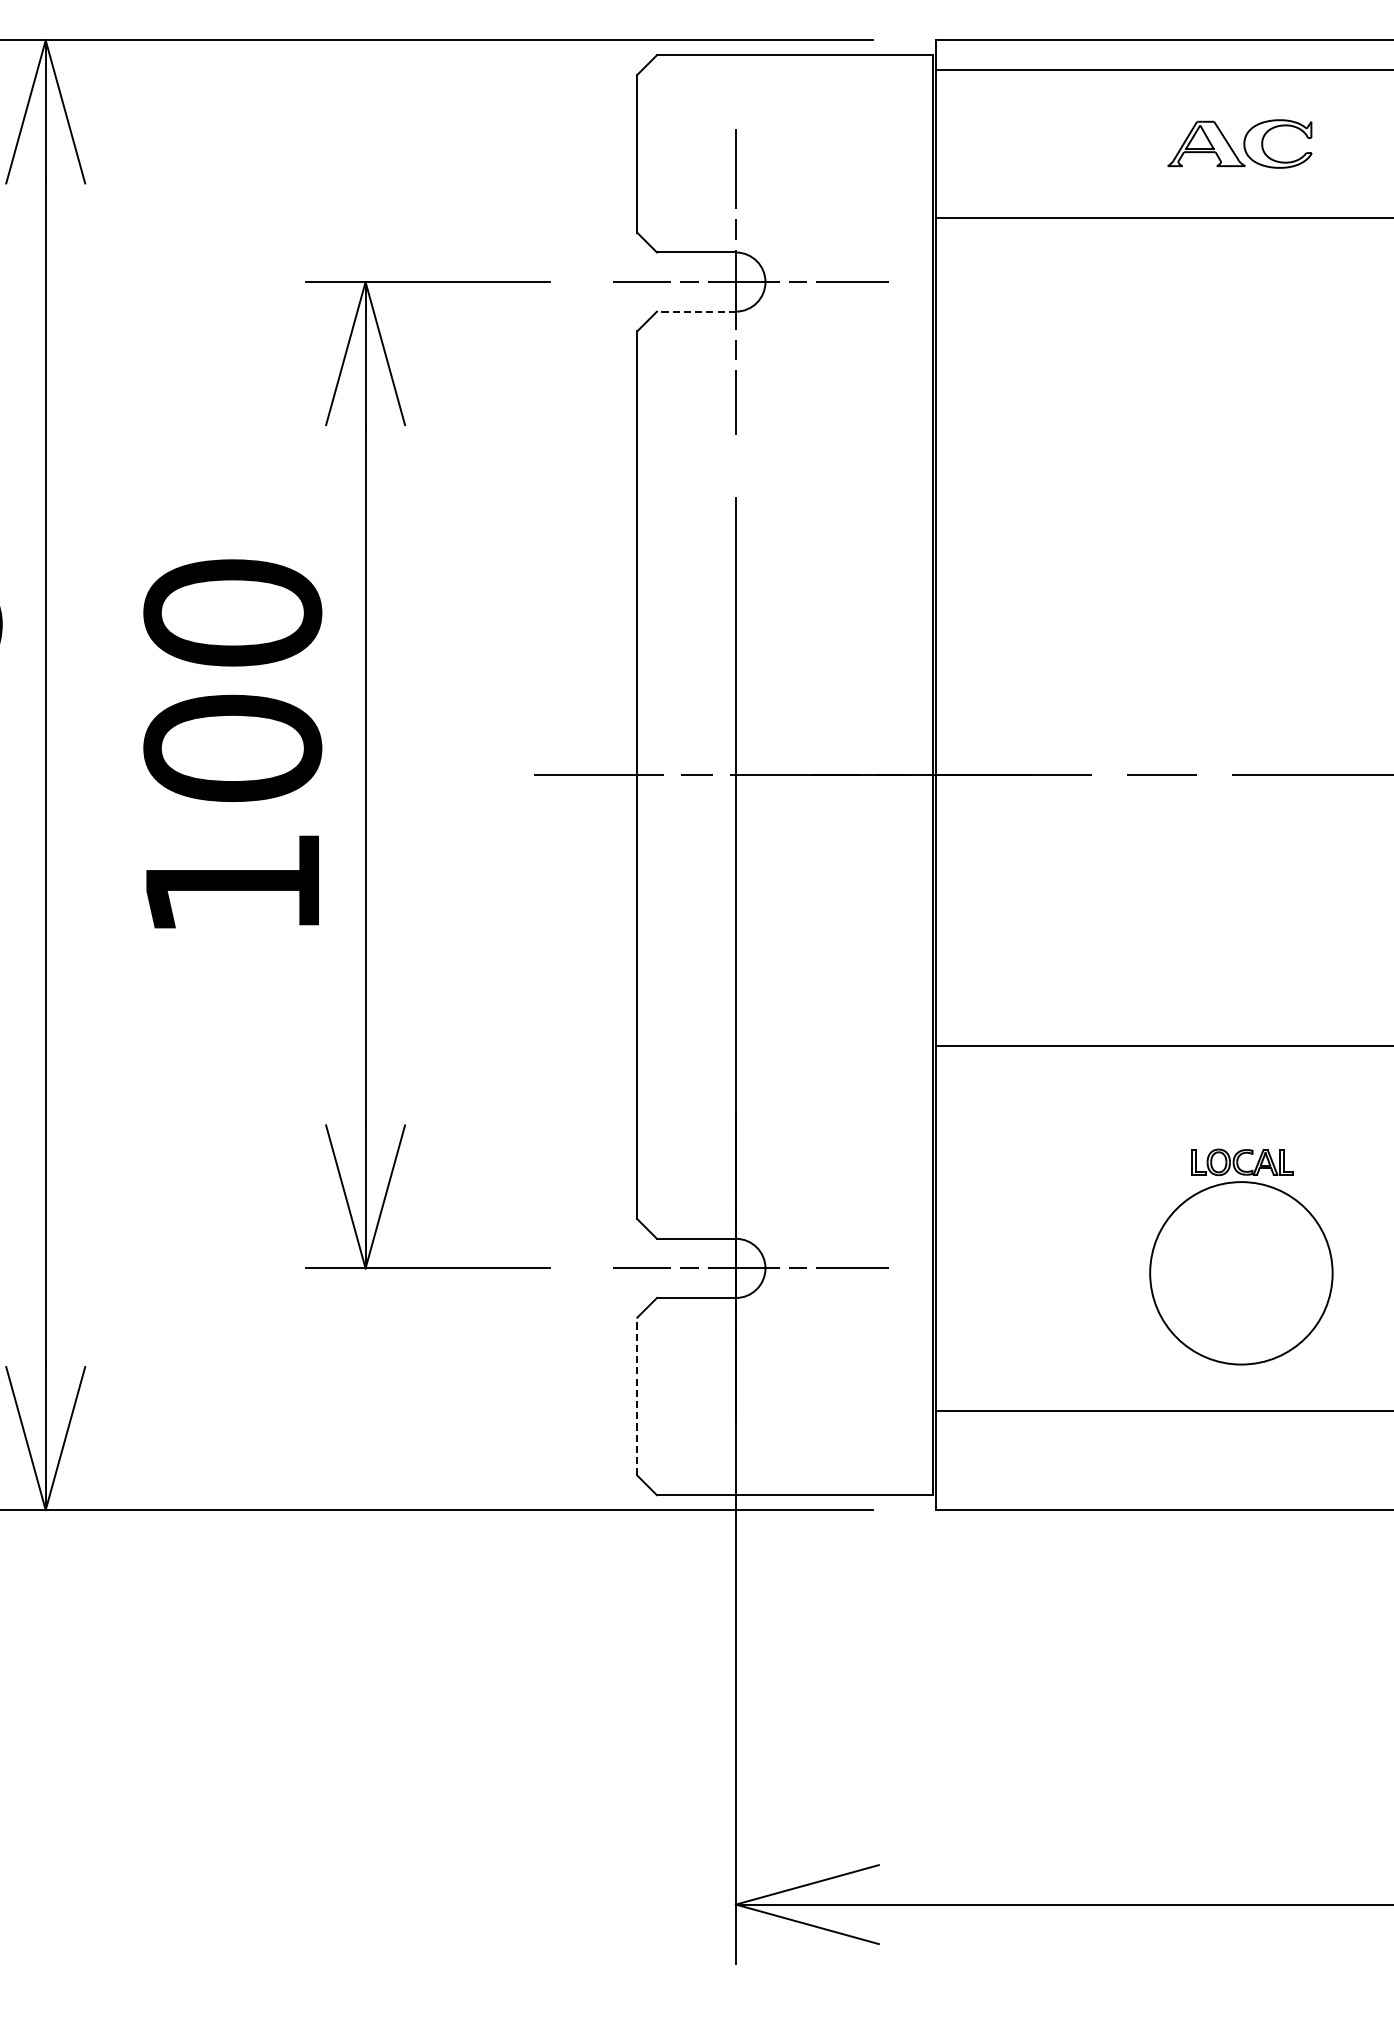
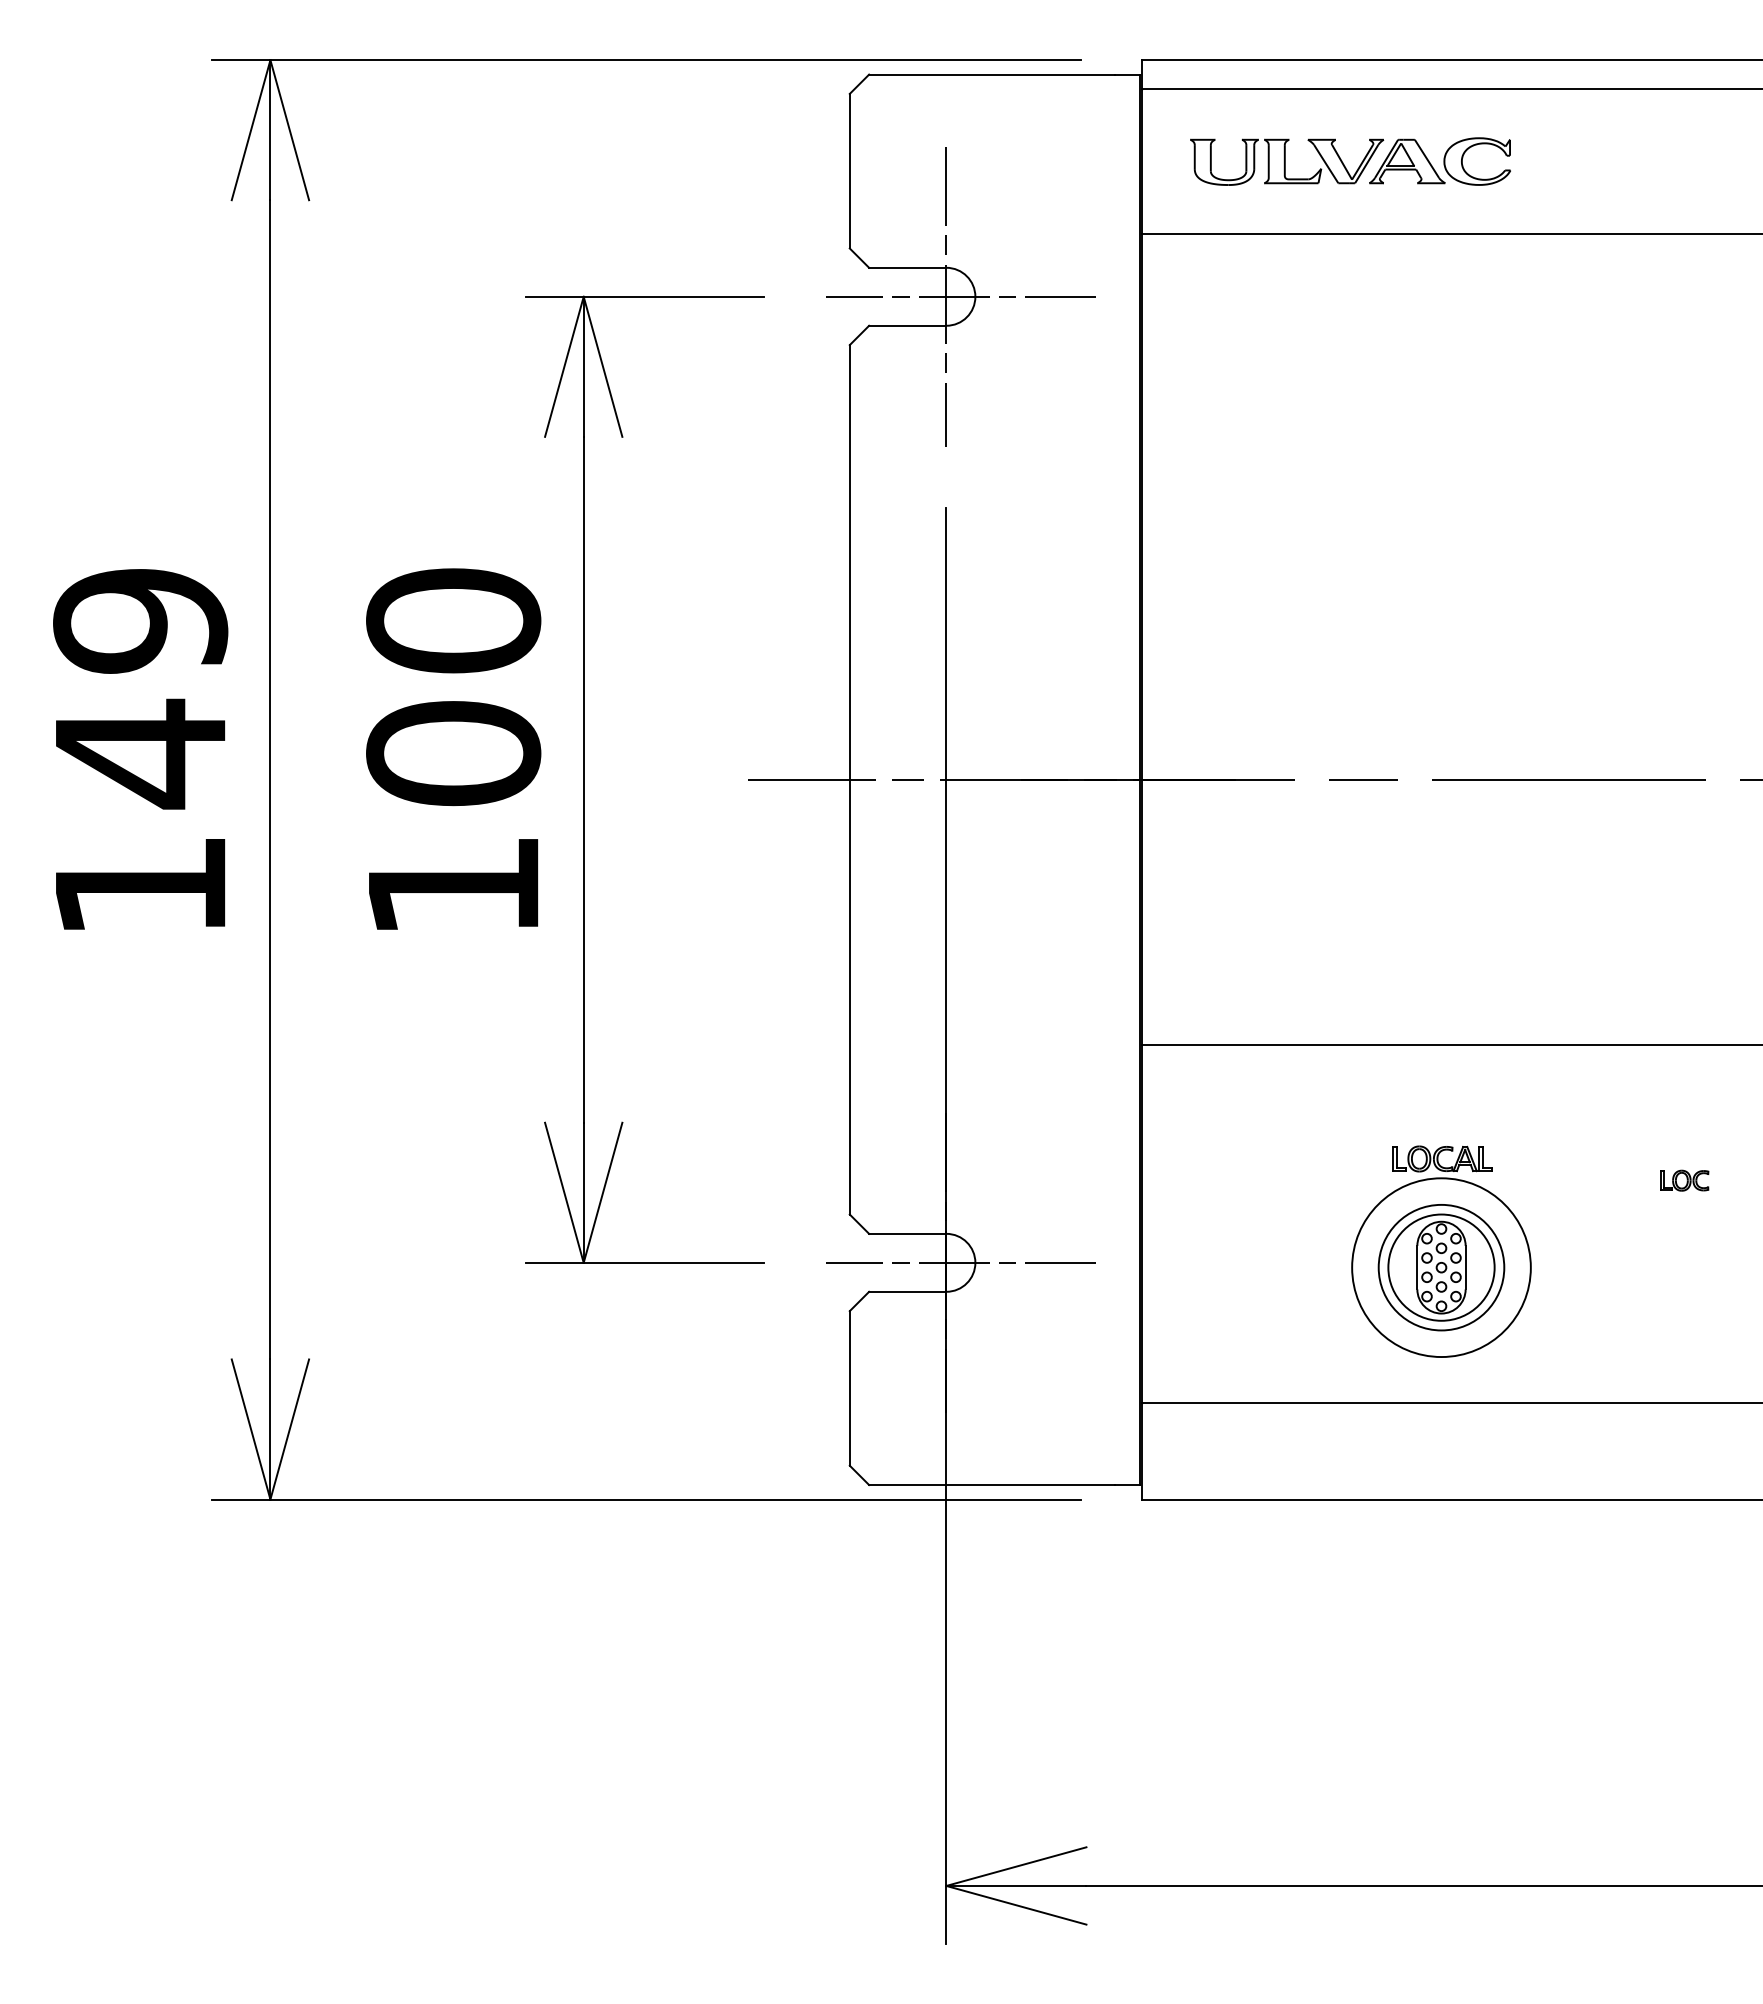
part: (1084, 143) -> (1287, 161), added
line: (696, 311) -> (907, 325), dashed -> solid
part: (1241, 1273) -> (1441, 1267), added
line: (636, 1395) -> (849, 1387), dashed -> solid

